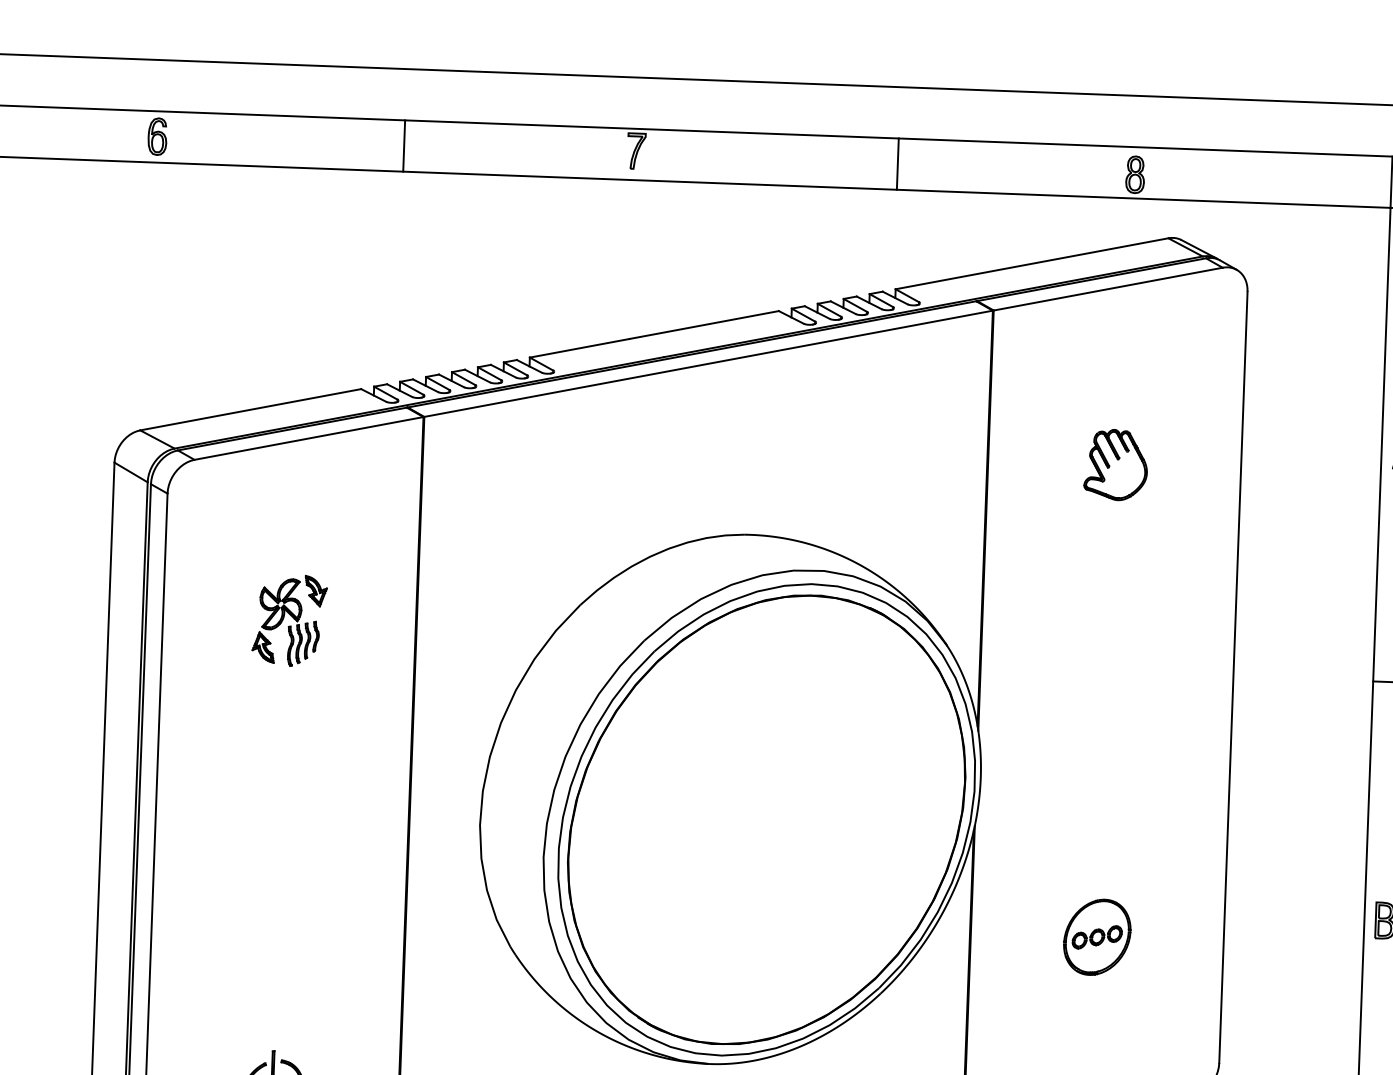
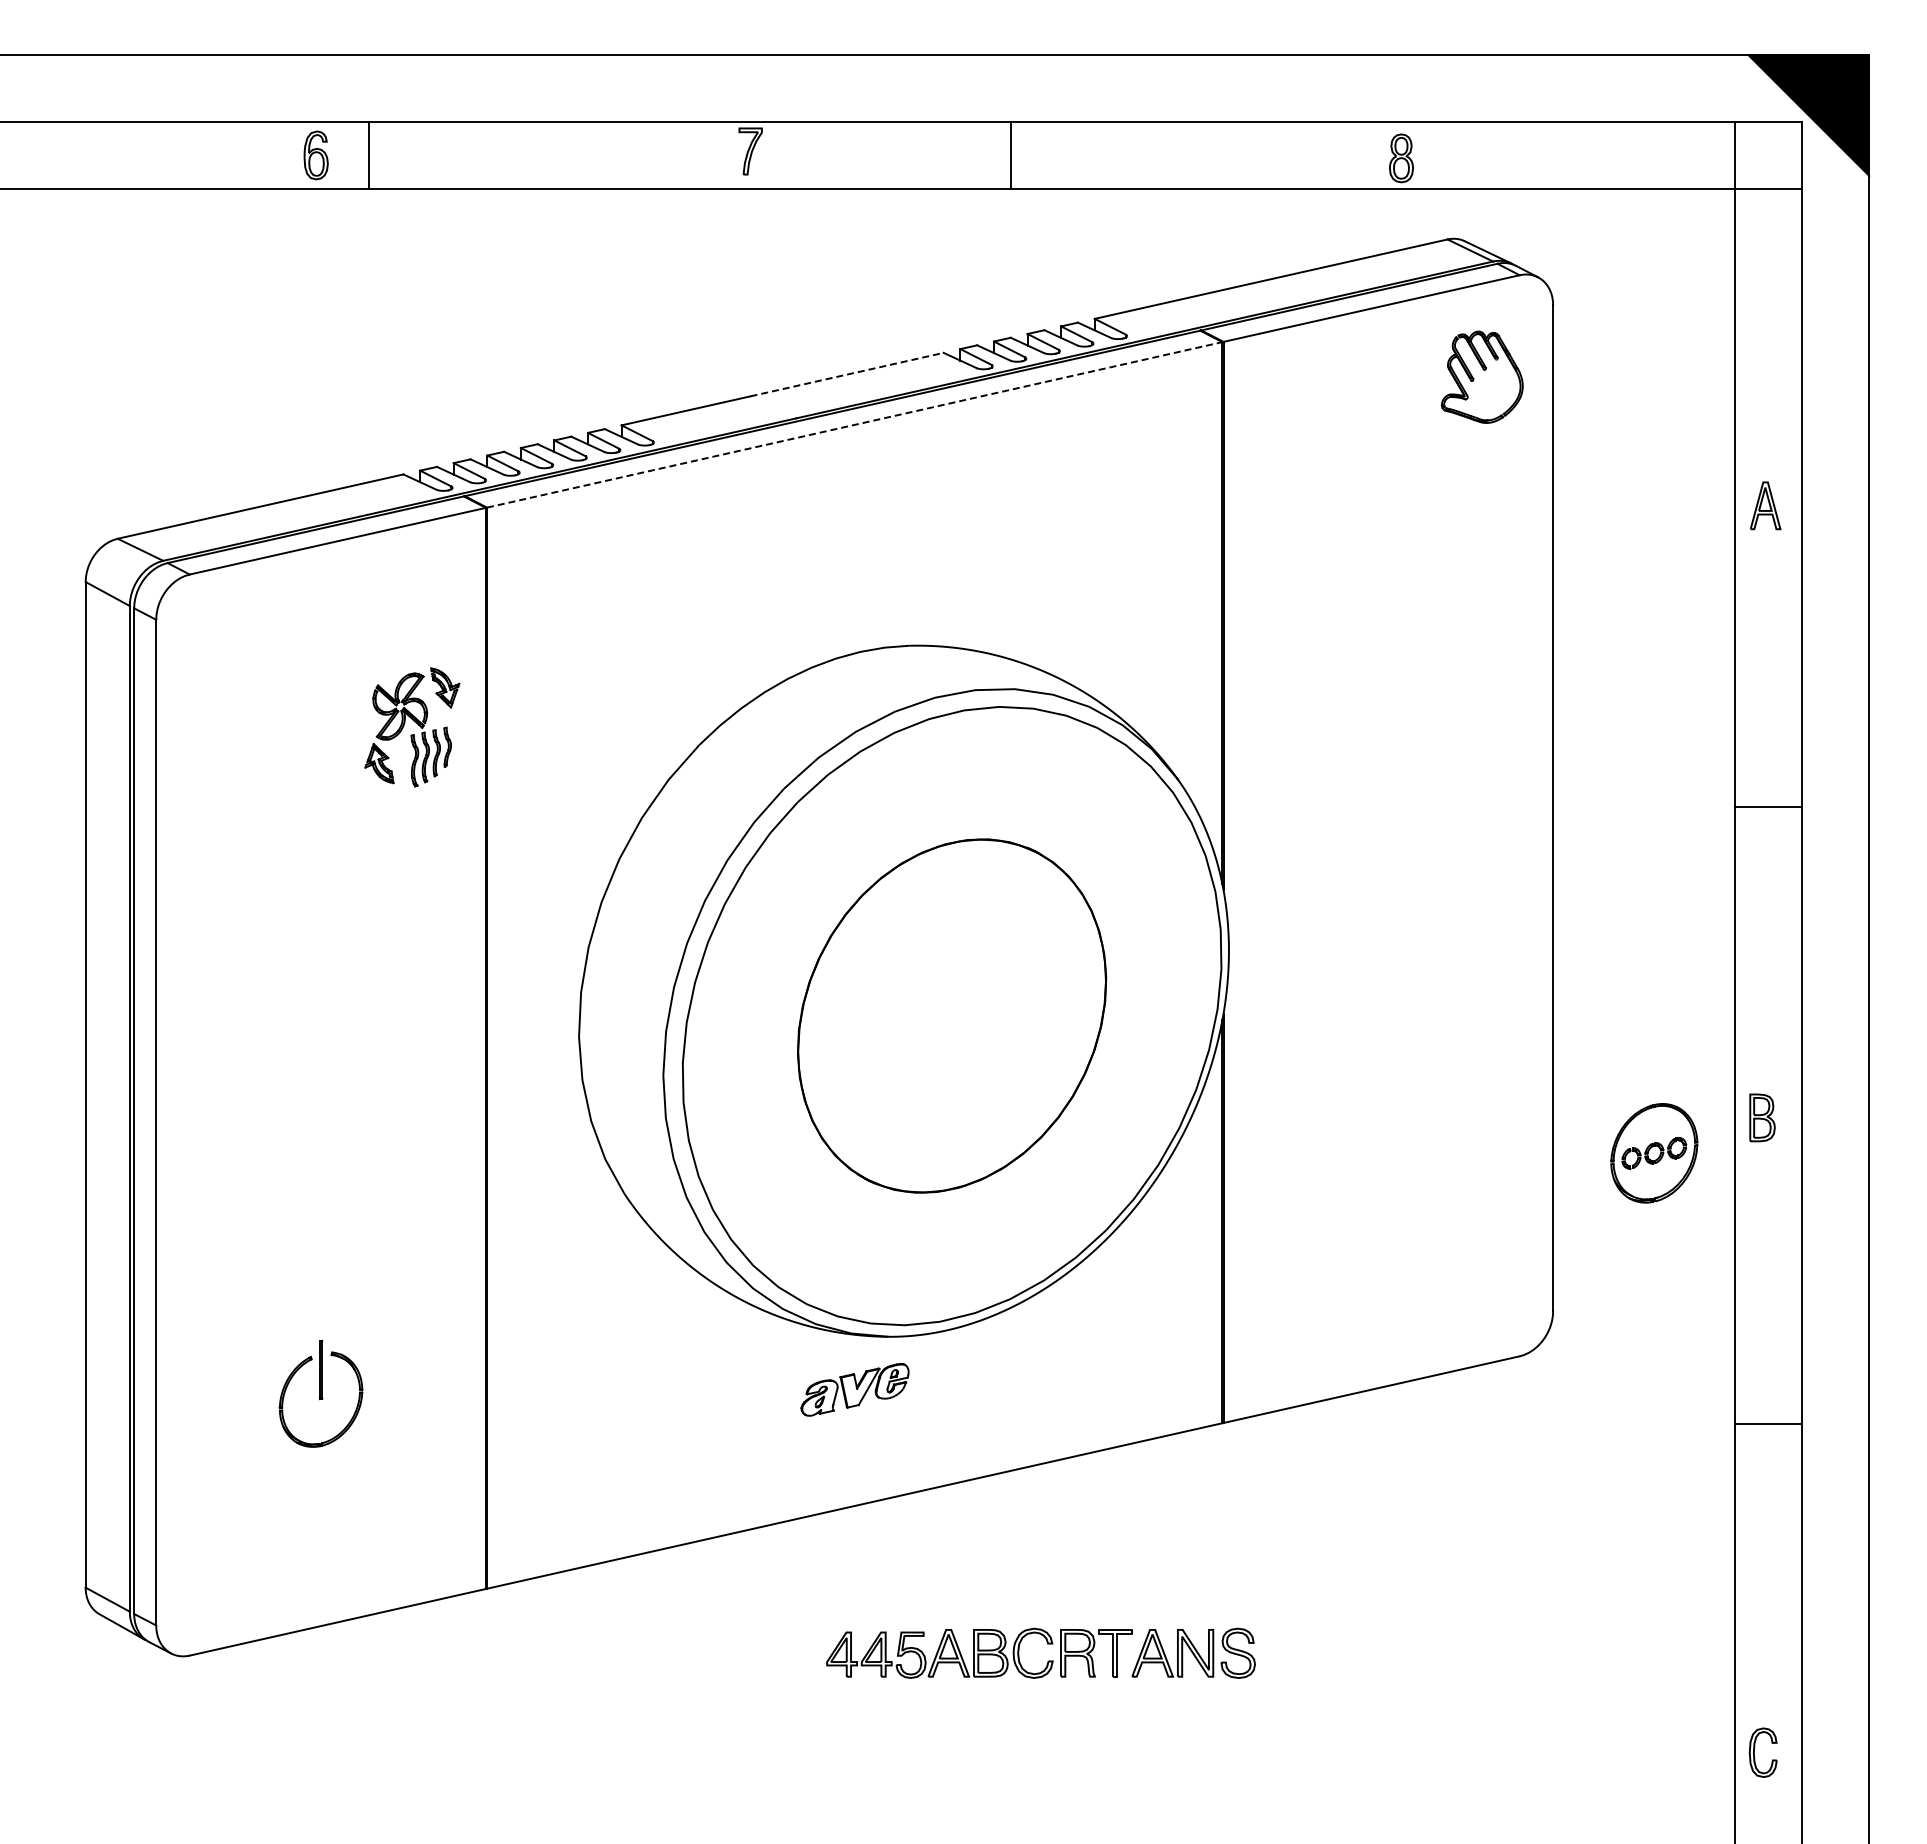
part: (157, 136) -> (315, 155), moved
line: (403, 145) -> (368, 155), moved
line: (897, 163) -> (1010, 155), moved
line: (704, 324) -> (847, 374), solid -> dashed
line: (708, 363) -> (854, 424), solid -> dashed
part: (1115, 464) -> (1481, 376), moved
part: (289, 620) -> (412, 727), moved
part: (766, 819) -> (951, 1015), size x0.6
part: (1097, 937) -> (1654, 1153), moved

